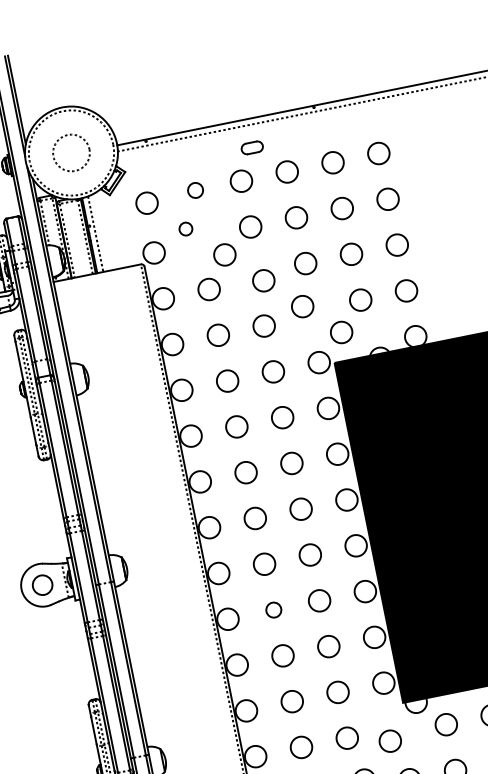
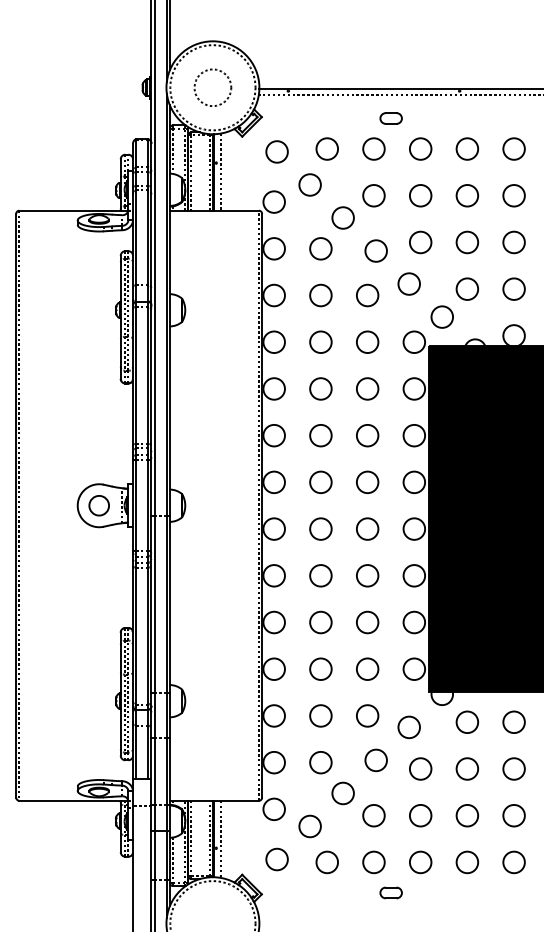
circle: (194, 190) -> (326, 148), size x1.43
circle: (185, 228) -> (309, 184), size x1.67
circle: (273, 609) -> (320, 575), size x1.43

